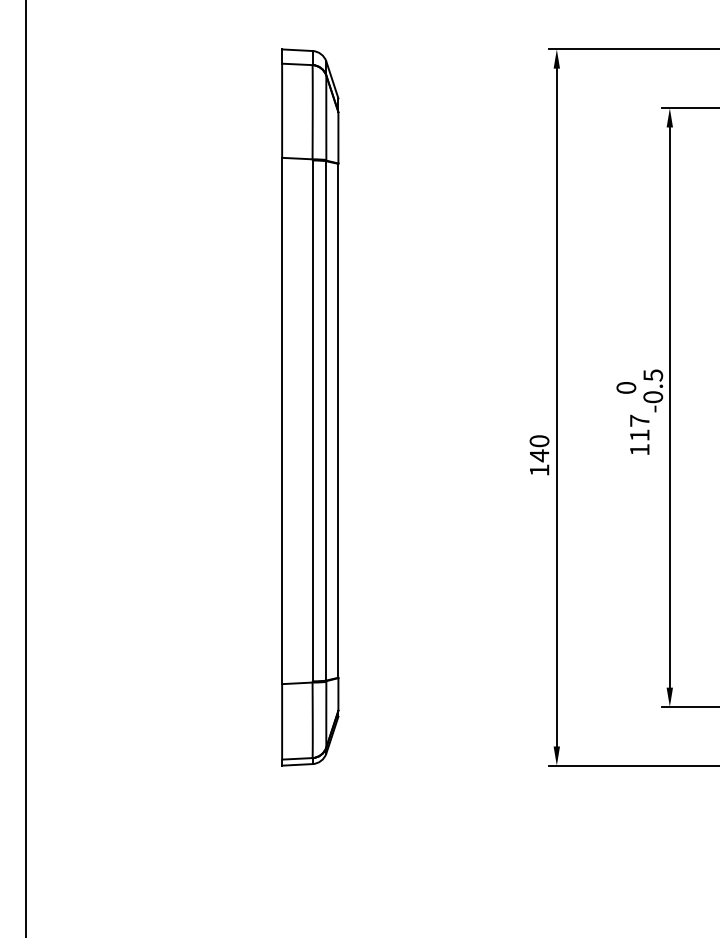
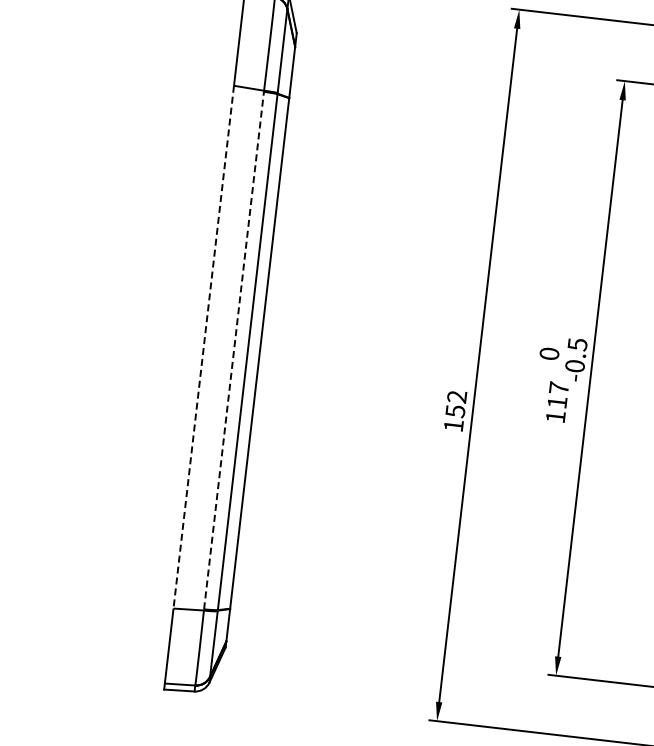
line: (312, 420) -> (233, 350), solid -> dashed
line: (282, 421) -> (204, 347), solid -> dashed
text: (539, 448) -> (456, 404), 140 -> 152

